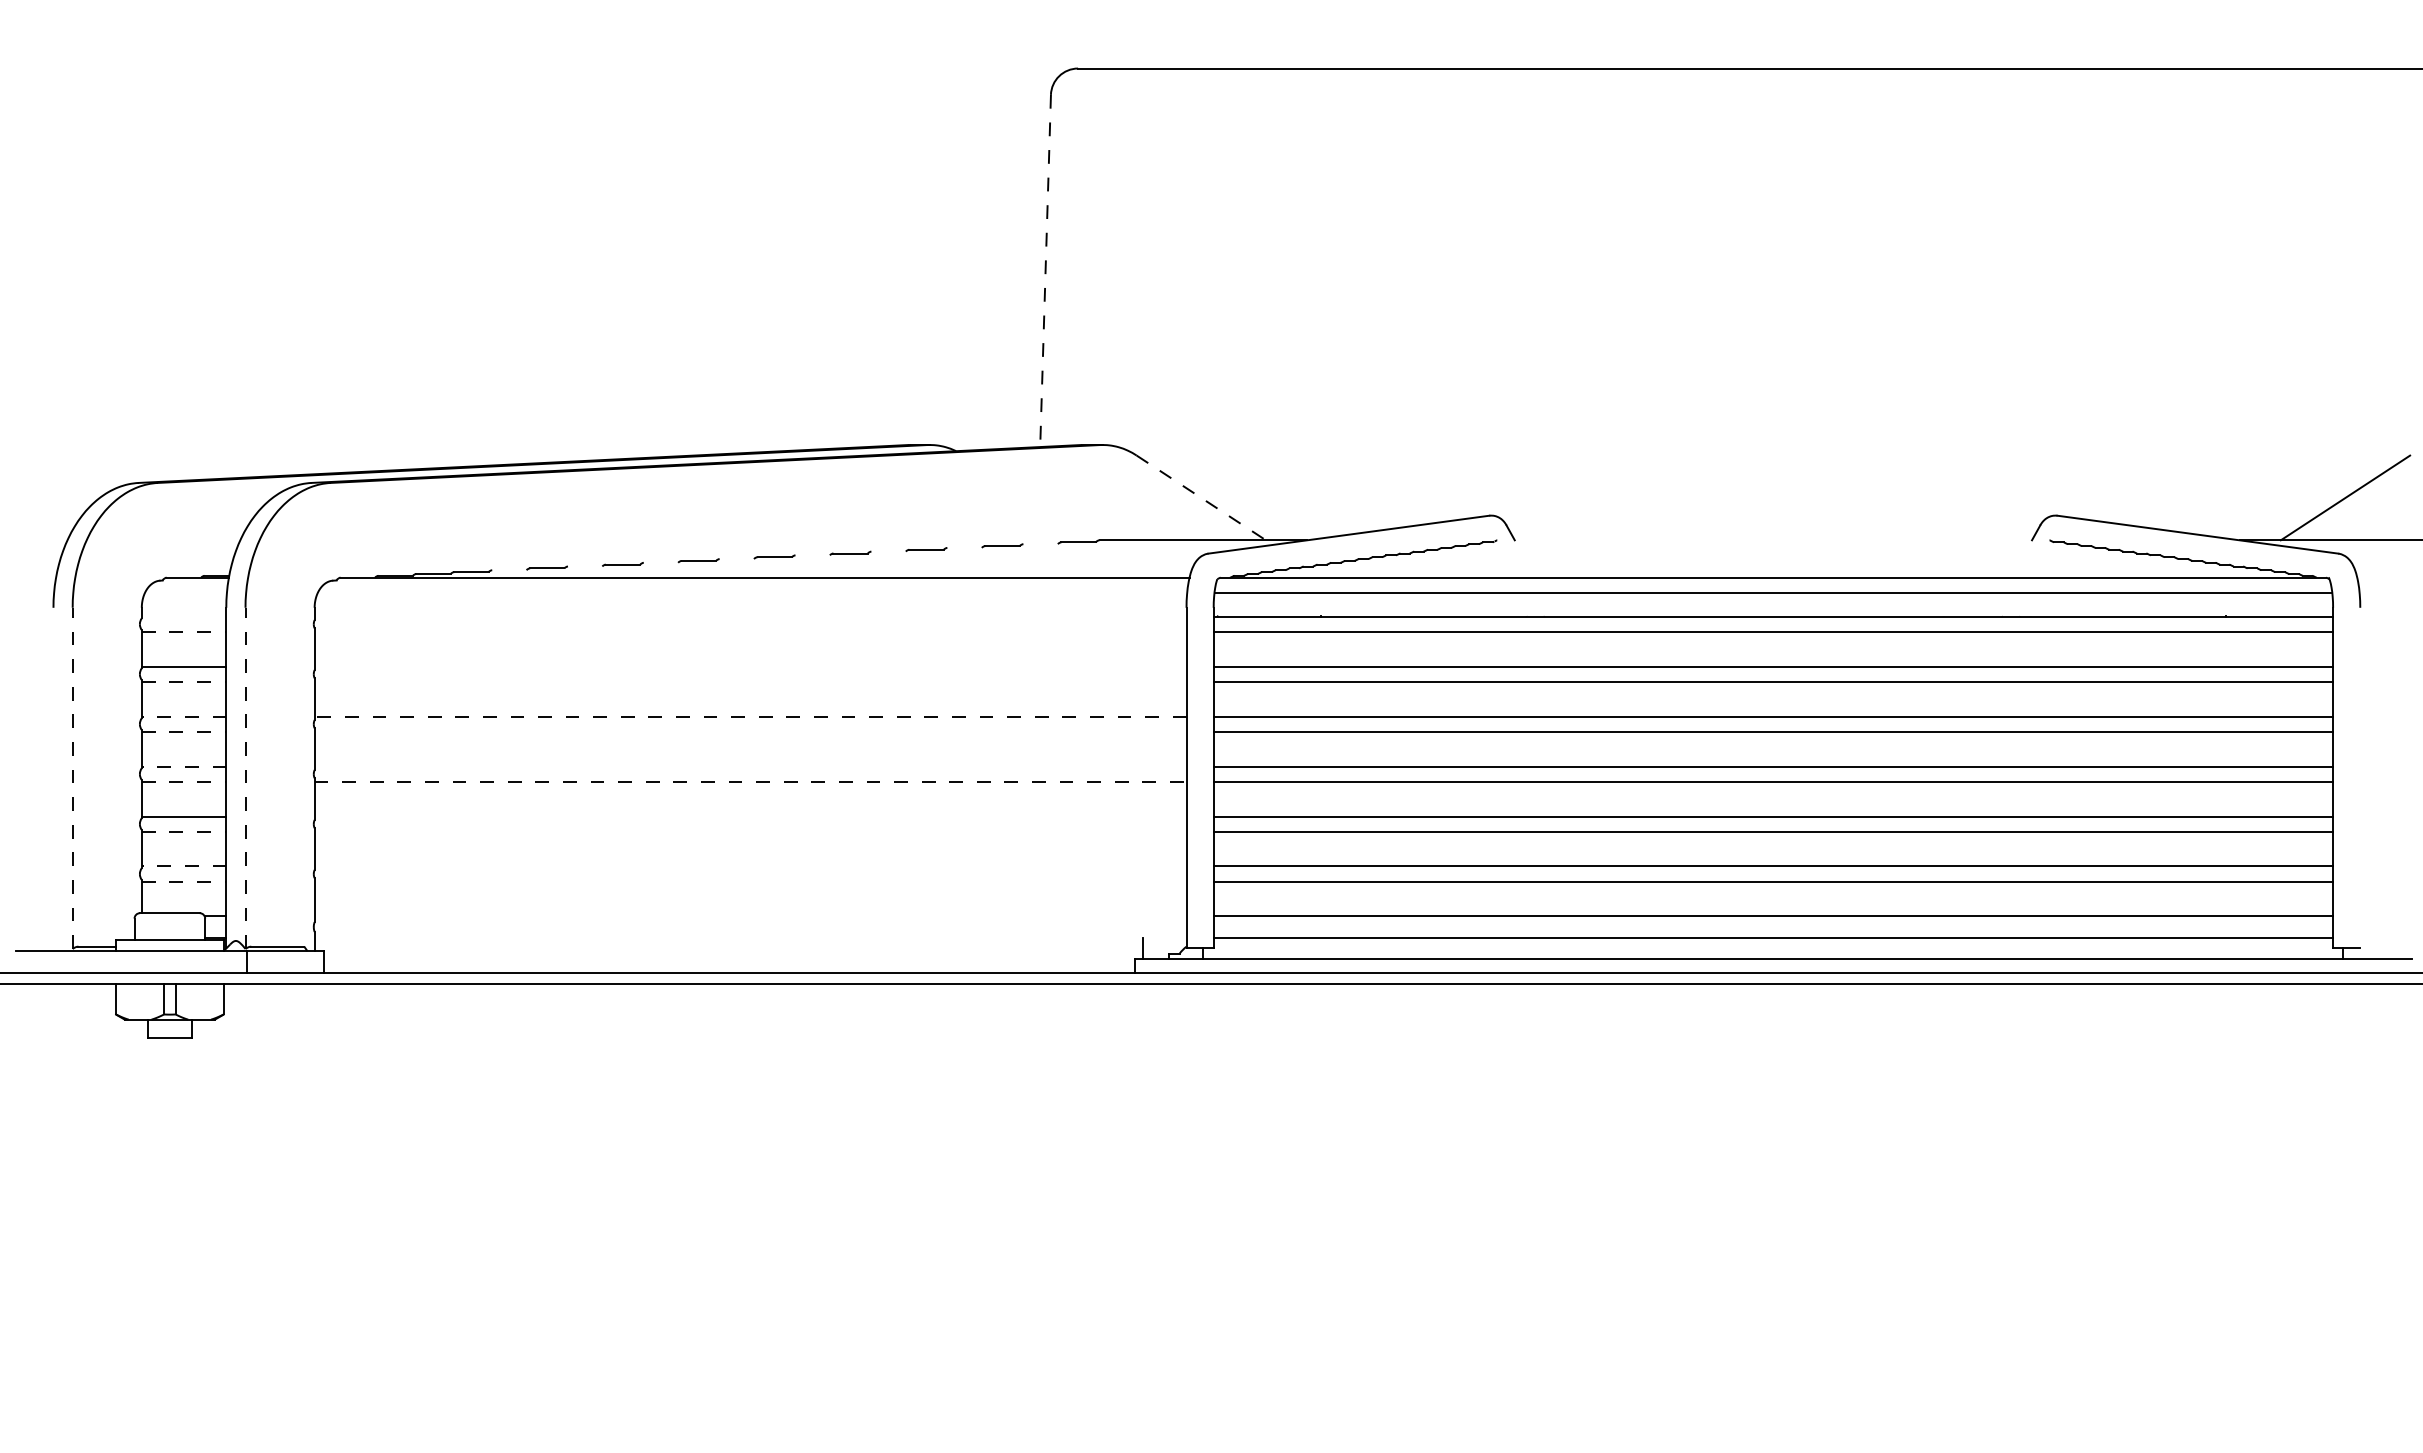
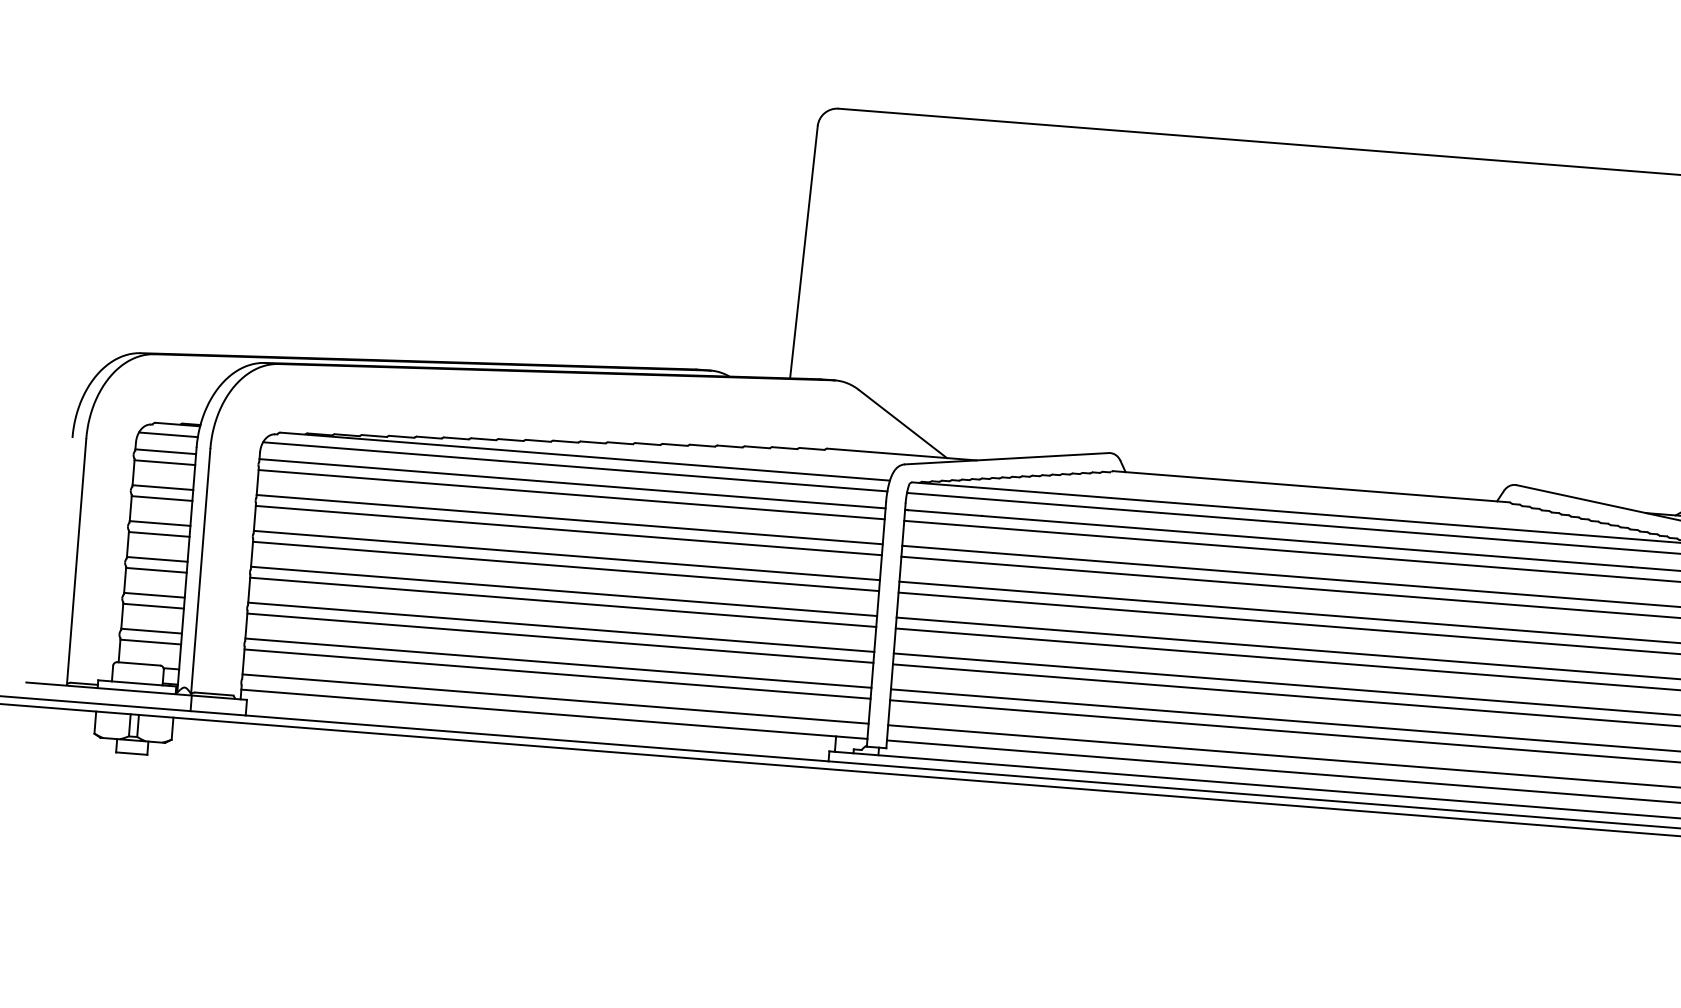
line: (1045, 271) -> (803, 252), dashed -> solid
line: (1201, 498) -> (903, 424), dashed -> solid
line: (1773, 540) -> (1311, 486), added
line: (1040, 544) -> (784, 448), added
line: (964, 547) -> (730, 446), added
line: (888, 551) -> (675, 444), added
line: (812, 555) -> (620, 443), added
line: (736, 559) -> (565, 441), added
line: (660, 562) -> (510, 439), added
line: (585, 566) -> (456, 438), added
line: (509, 570) -> (402, 437), added
line: (185, 592) -> (168, 434), added
line: (752, 592) -> (575, 466), added
line: (183, 616) -> (165, 451), added
line: (750, 616) -> (572, 483), added
line: (184, 631) -> (165, 462), dashed -> solid
line: (750, 631) -> (571, 494), added
line: (750, 666) -> (569, 519), added
line: (184, 681) -> (162, 498), dashed -> solid
line: (750, 681) -> (568, 530), added
line: (183, 716) -> (159, 523), dashed -> solid
line: (750, 716) -> (566, 555), dashed -> solid
line: (184, 731) -> (159, 534), dashed -> solid
line: (750, 731) -> (566, 566), added
line: (183, 766) -> (156, 559), dashed -> solid
line: (750, 766) -> (564, 591), added
line: (72, 778) -> (76, 561), dashed -> solid
line: (245, 778) -> (200, 571), dashed -> solid
line: (184, 781) -> (156, 570), dashed -> solid
line: (750, 781) -> (563, 602), dashed -> solid
line: (750, 816) -> (561, 627), added
line: (184, 831) -> (153, 606), dashed -> solid
line: (750, 831) -> (560, 638), added
line: (183, 866) -> (151, 631), dashed -> solid
line: (750, 866) -> (558, 663), added
line: (184, 881) -> (151, 641), dashed -> solid
line: (750, 881) -> (557, 673), added
line: (750, 916) -> (555, 699), added
line: (750, 937) -> (554, 714), added

